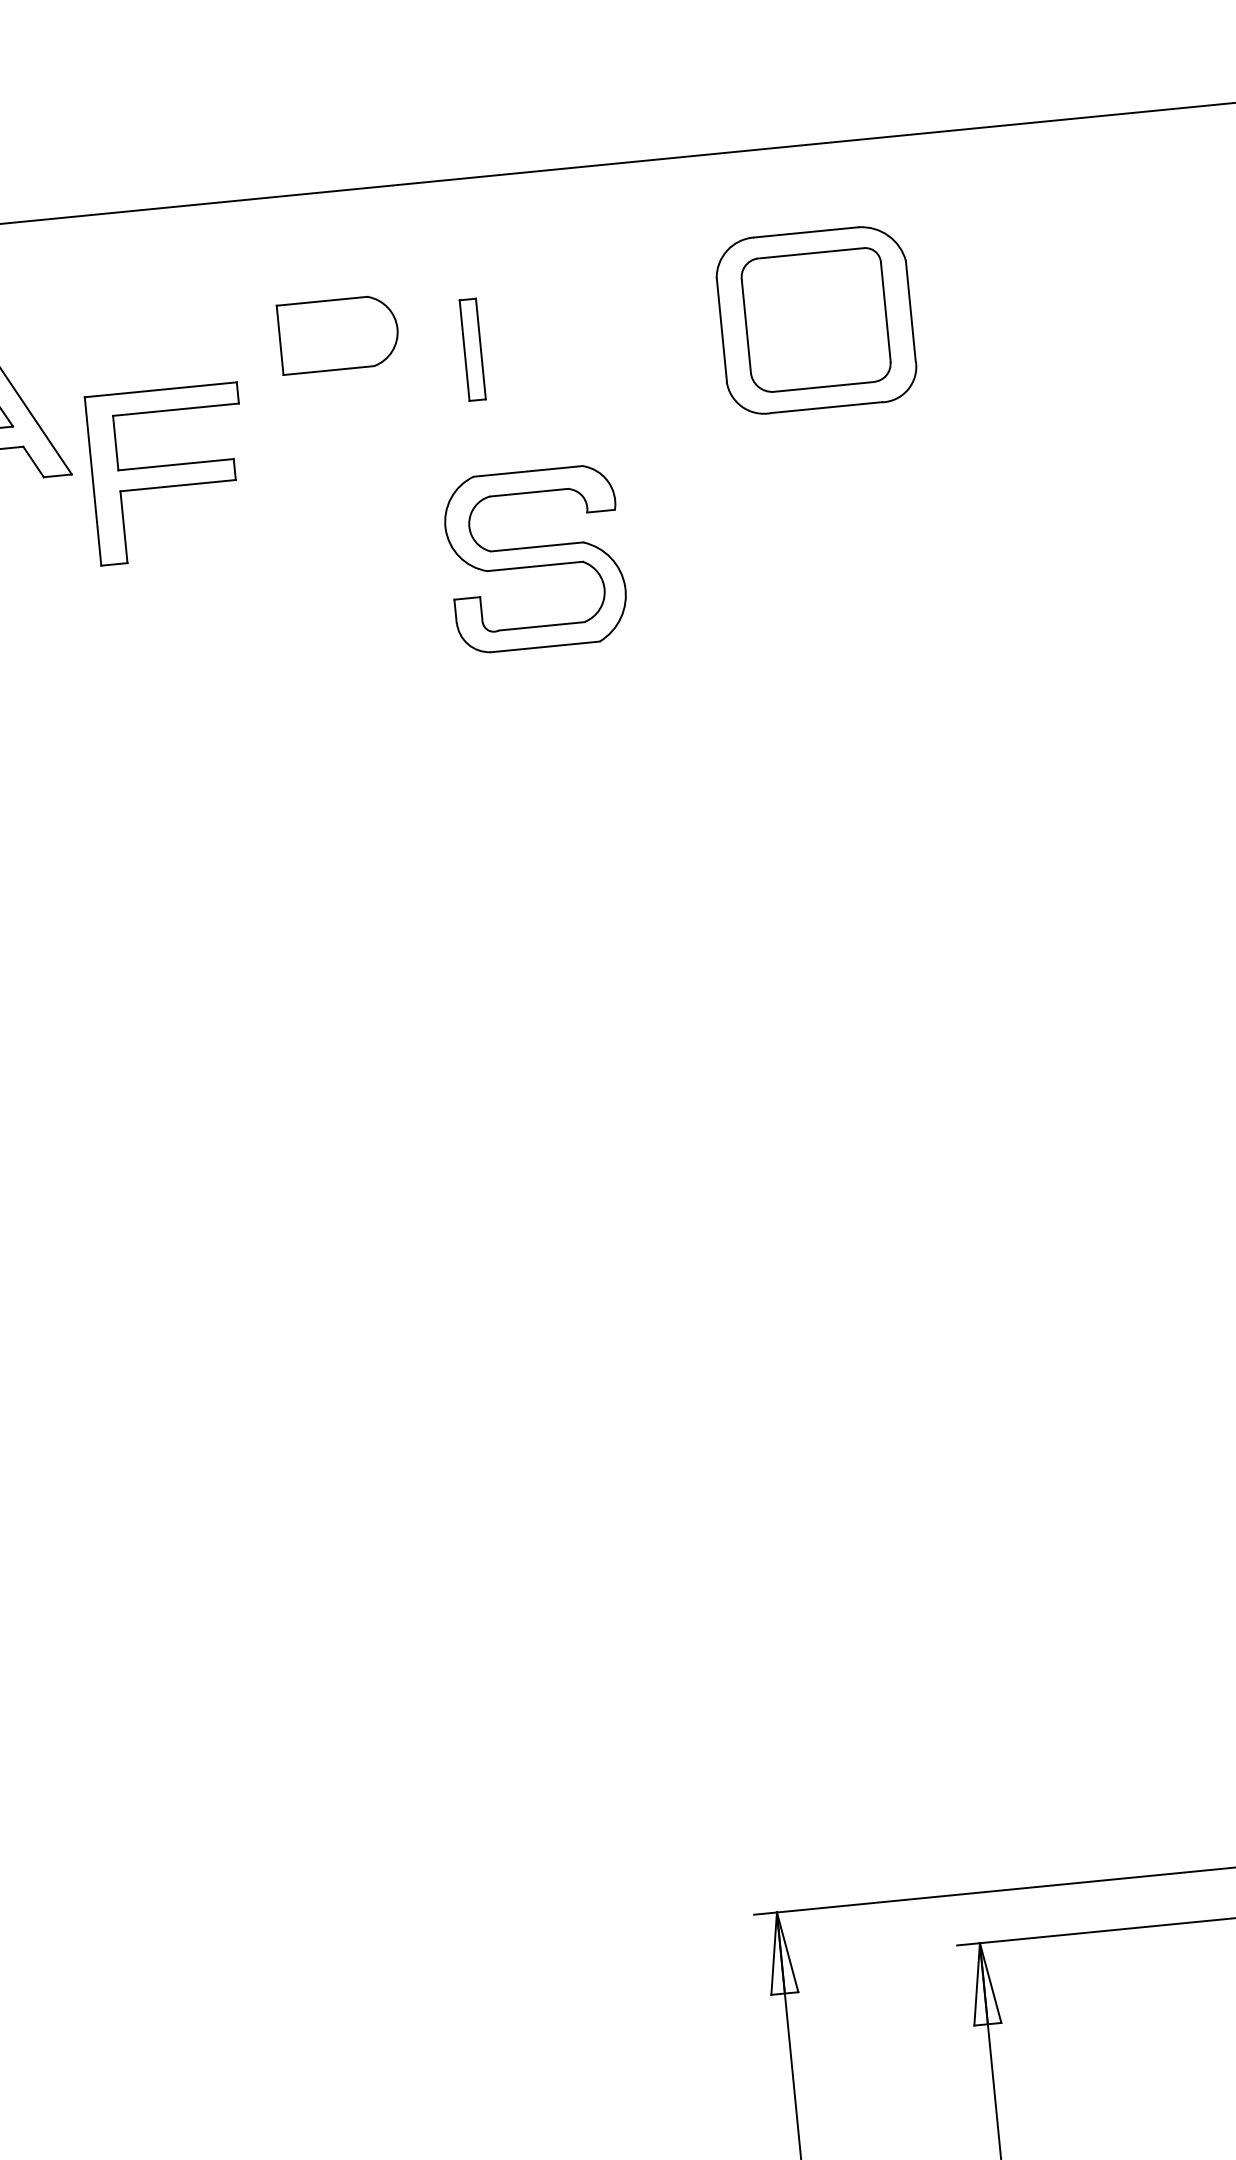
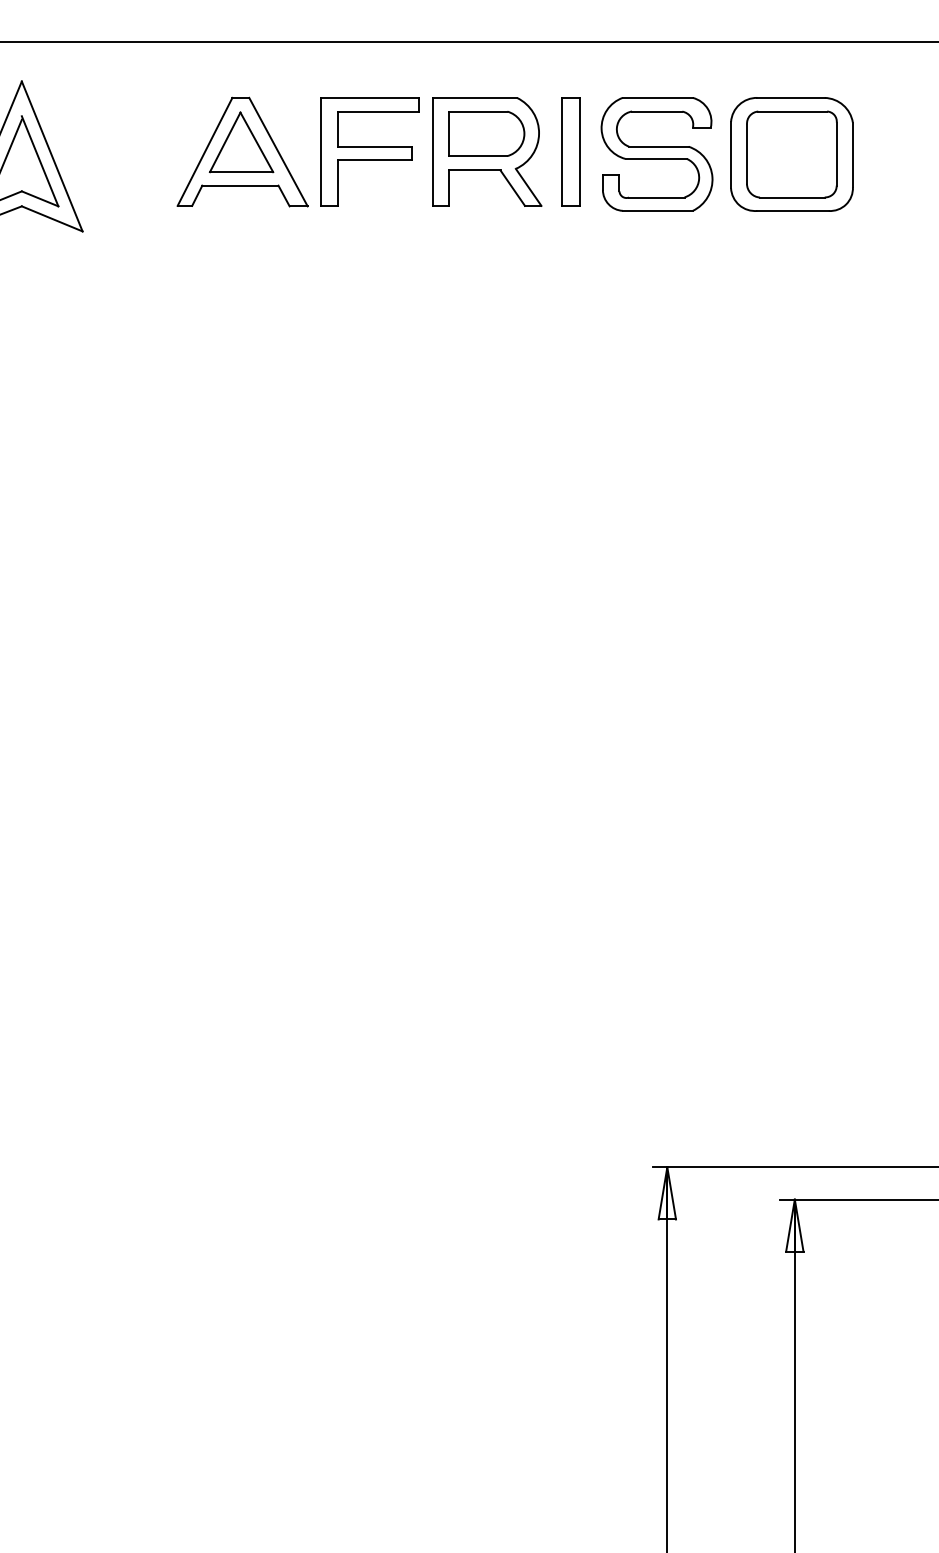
part: (471, 349) -> (570, 151), size x1.67
part: (342, 361) -> (487, 151), added
part: (168, 473) -> (369, 151), moved
part: (534, 559) -> (656, 154), moved

